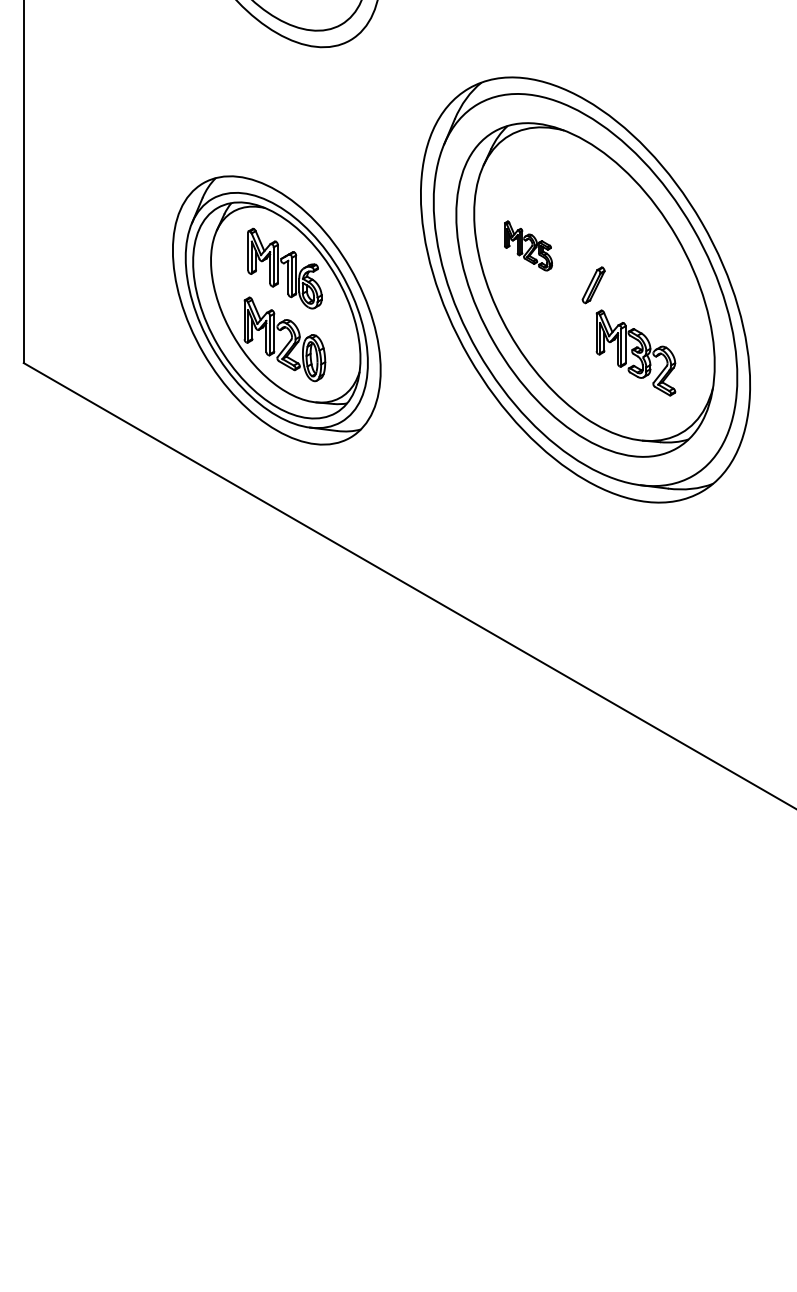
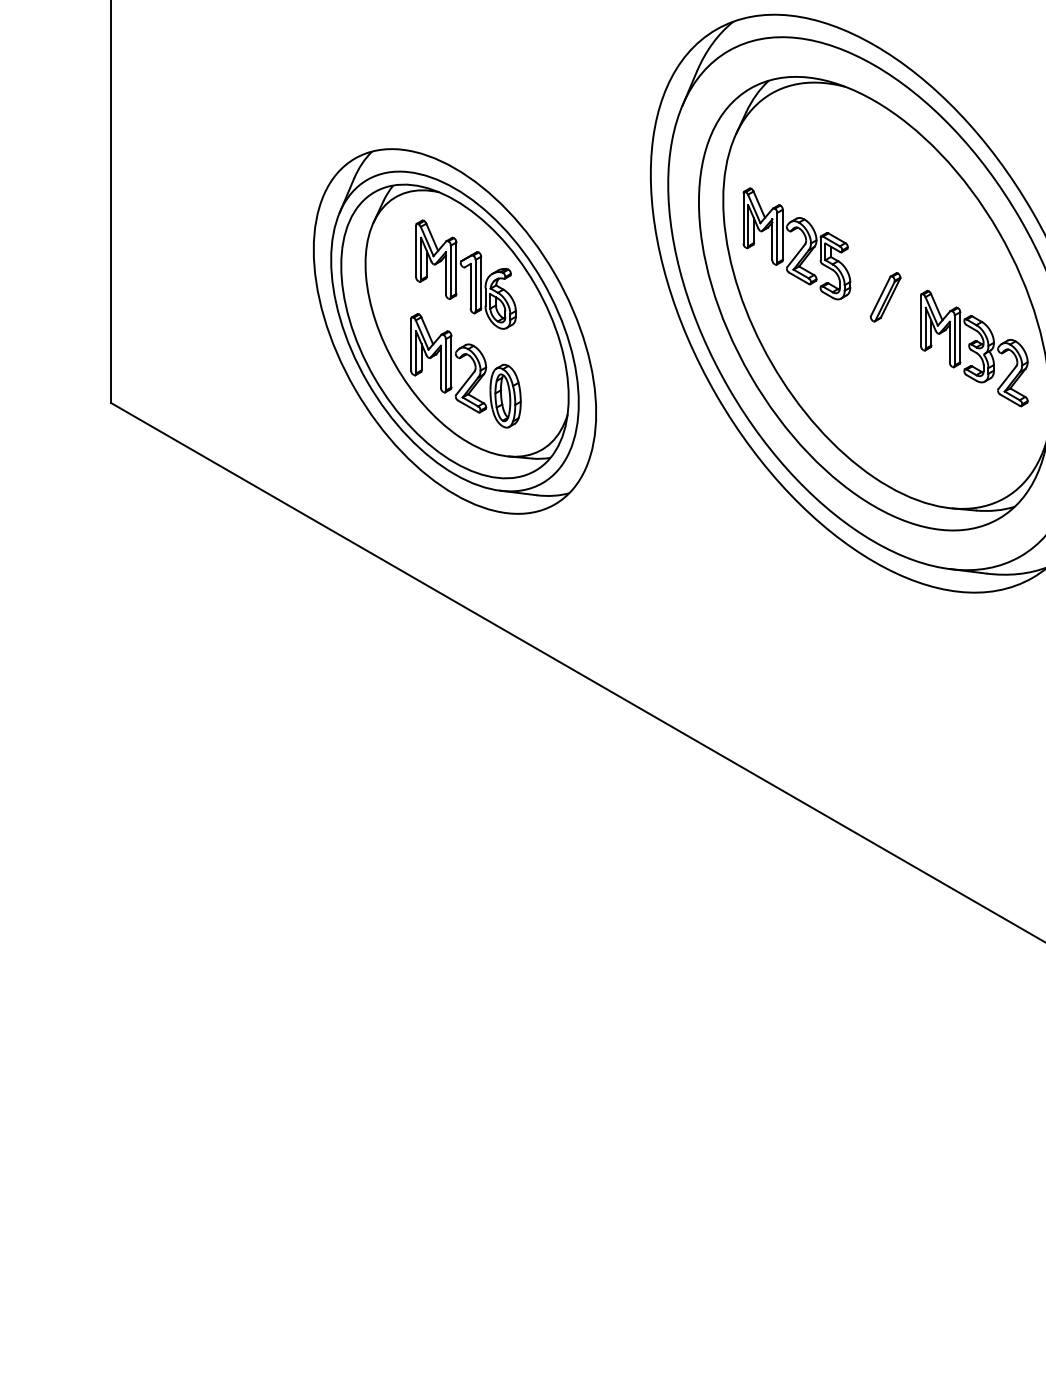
part: (528, 245) -> (797, 243), size x1.67
part: (635, 352) -> (973, 347), moved

